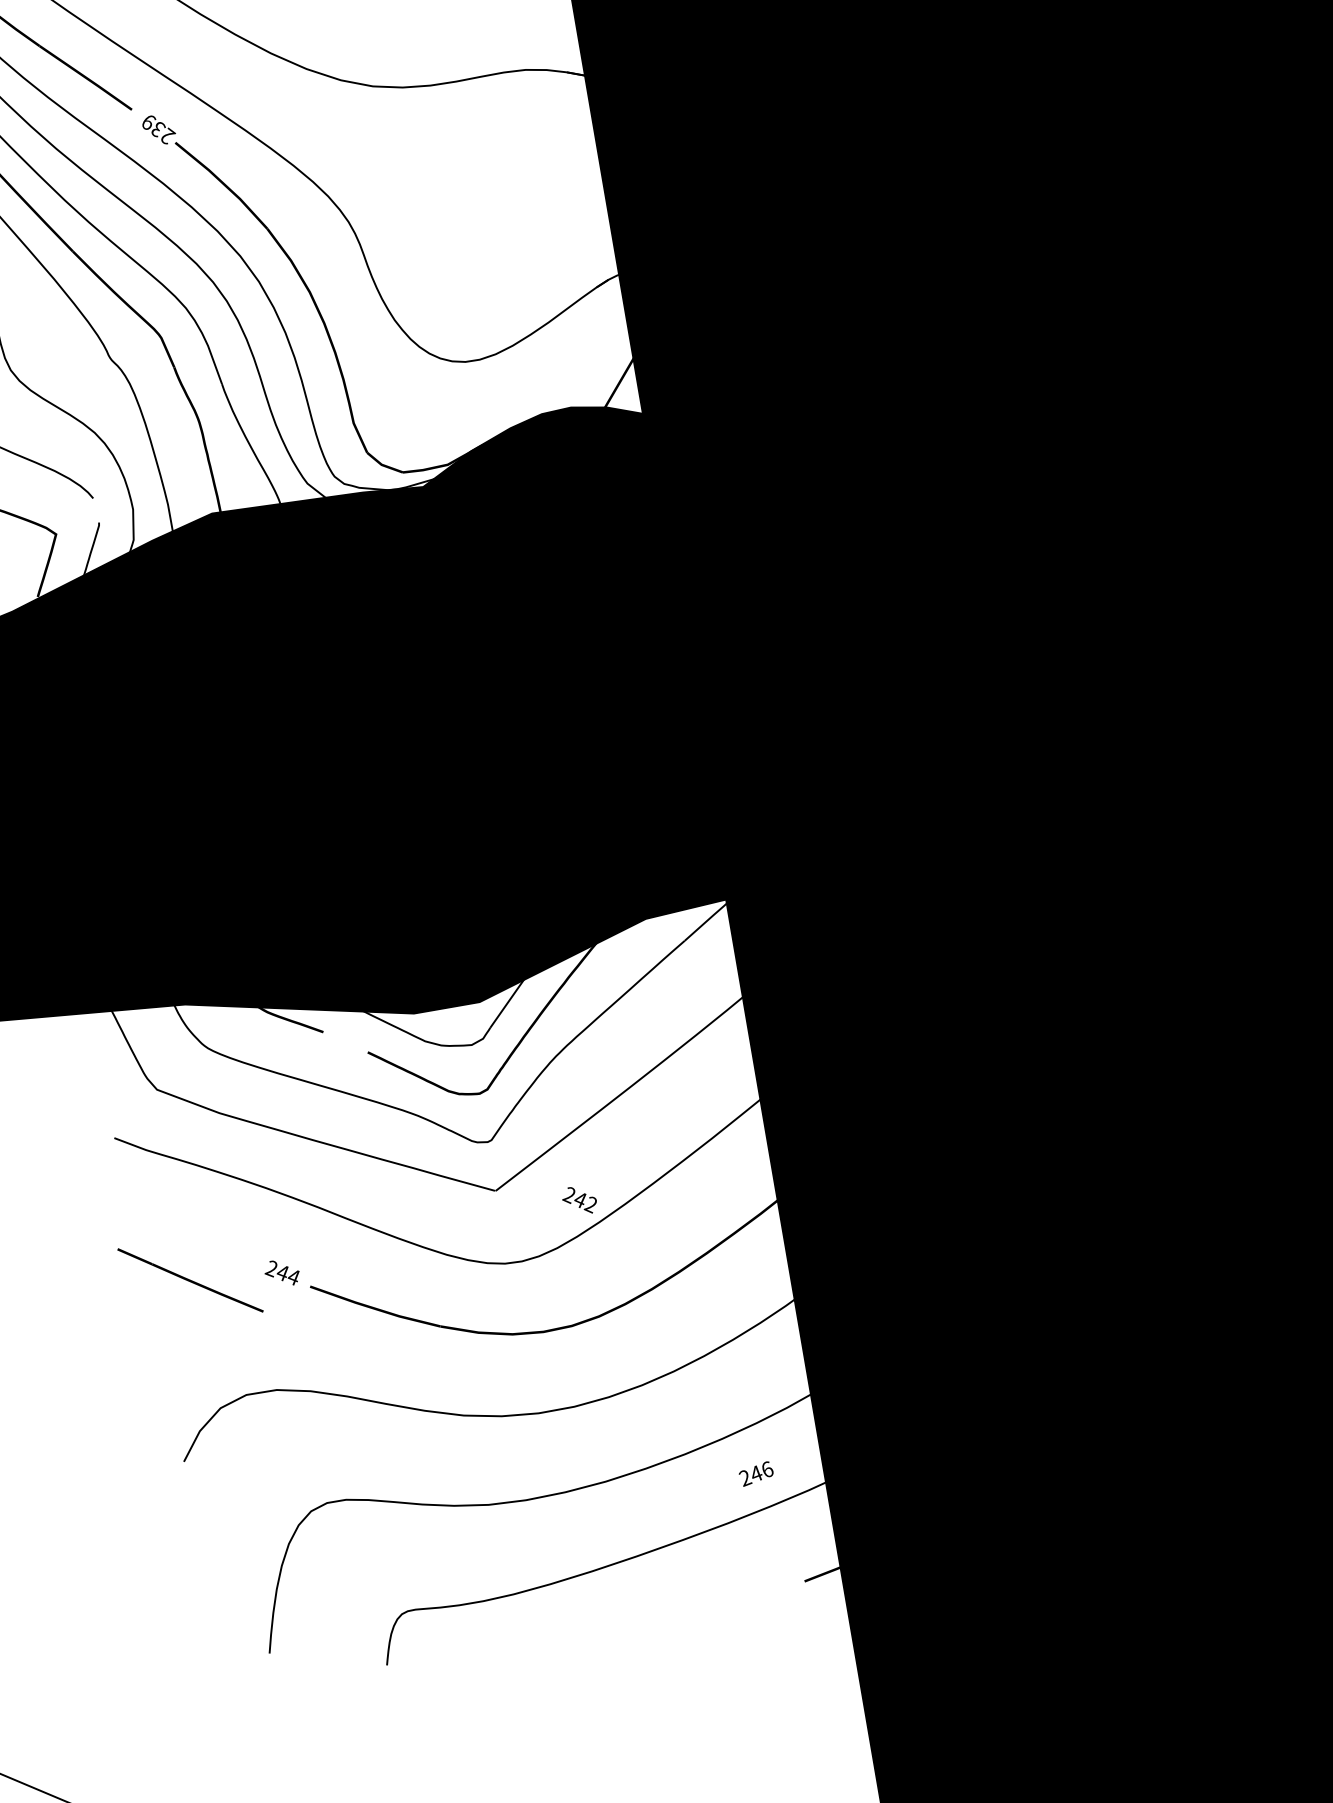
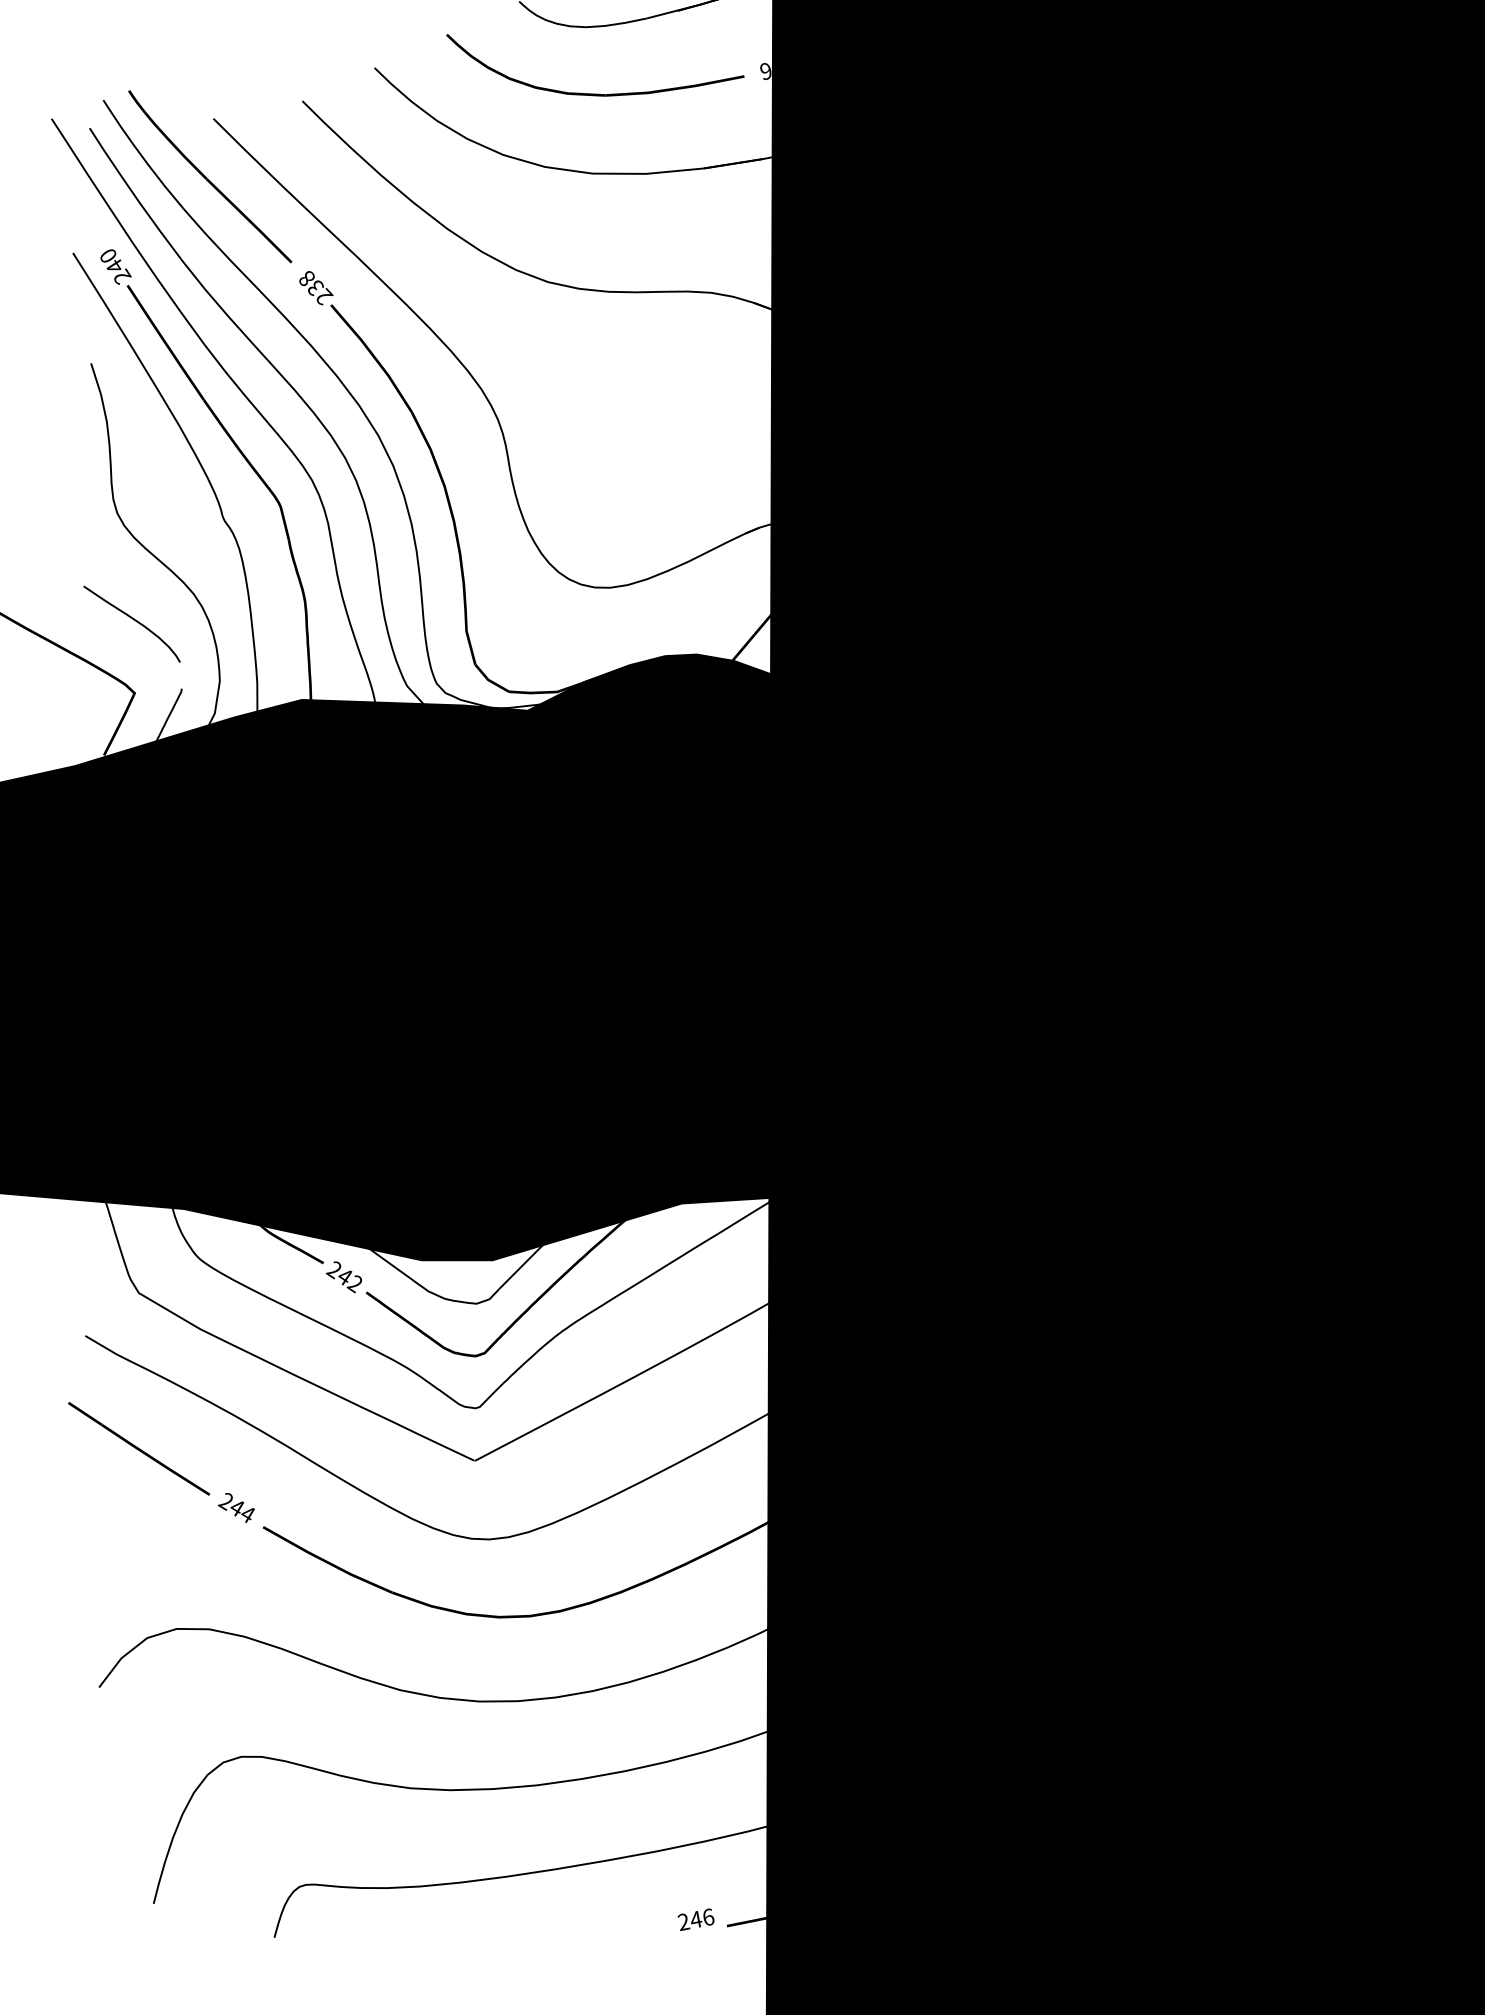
text: (149, 121) -> (307, 278), 239 -> 238
text: (579, 1200) -> (343, 1277), moved
line: (190, 1280) -> (139, 1448), moved
text: (755, 1473) -> (695, 1919), moved

